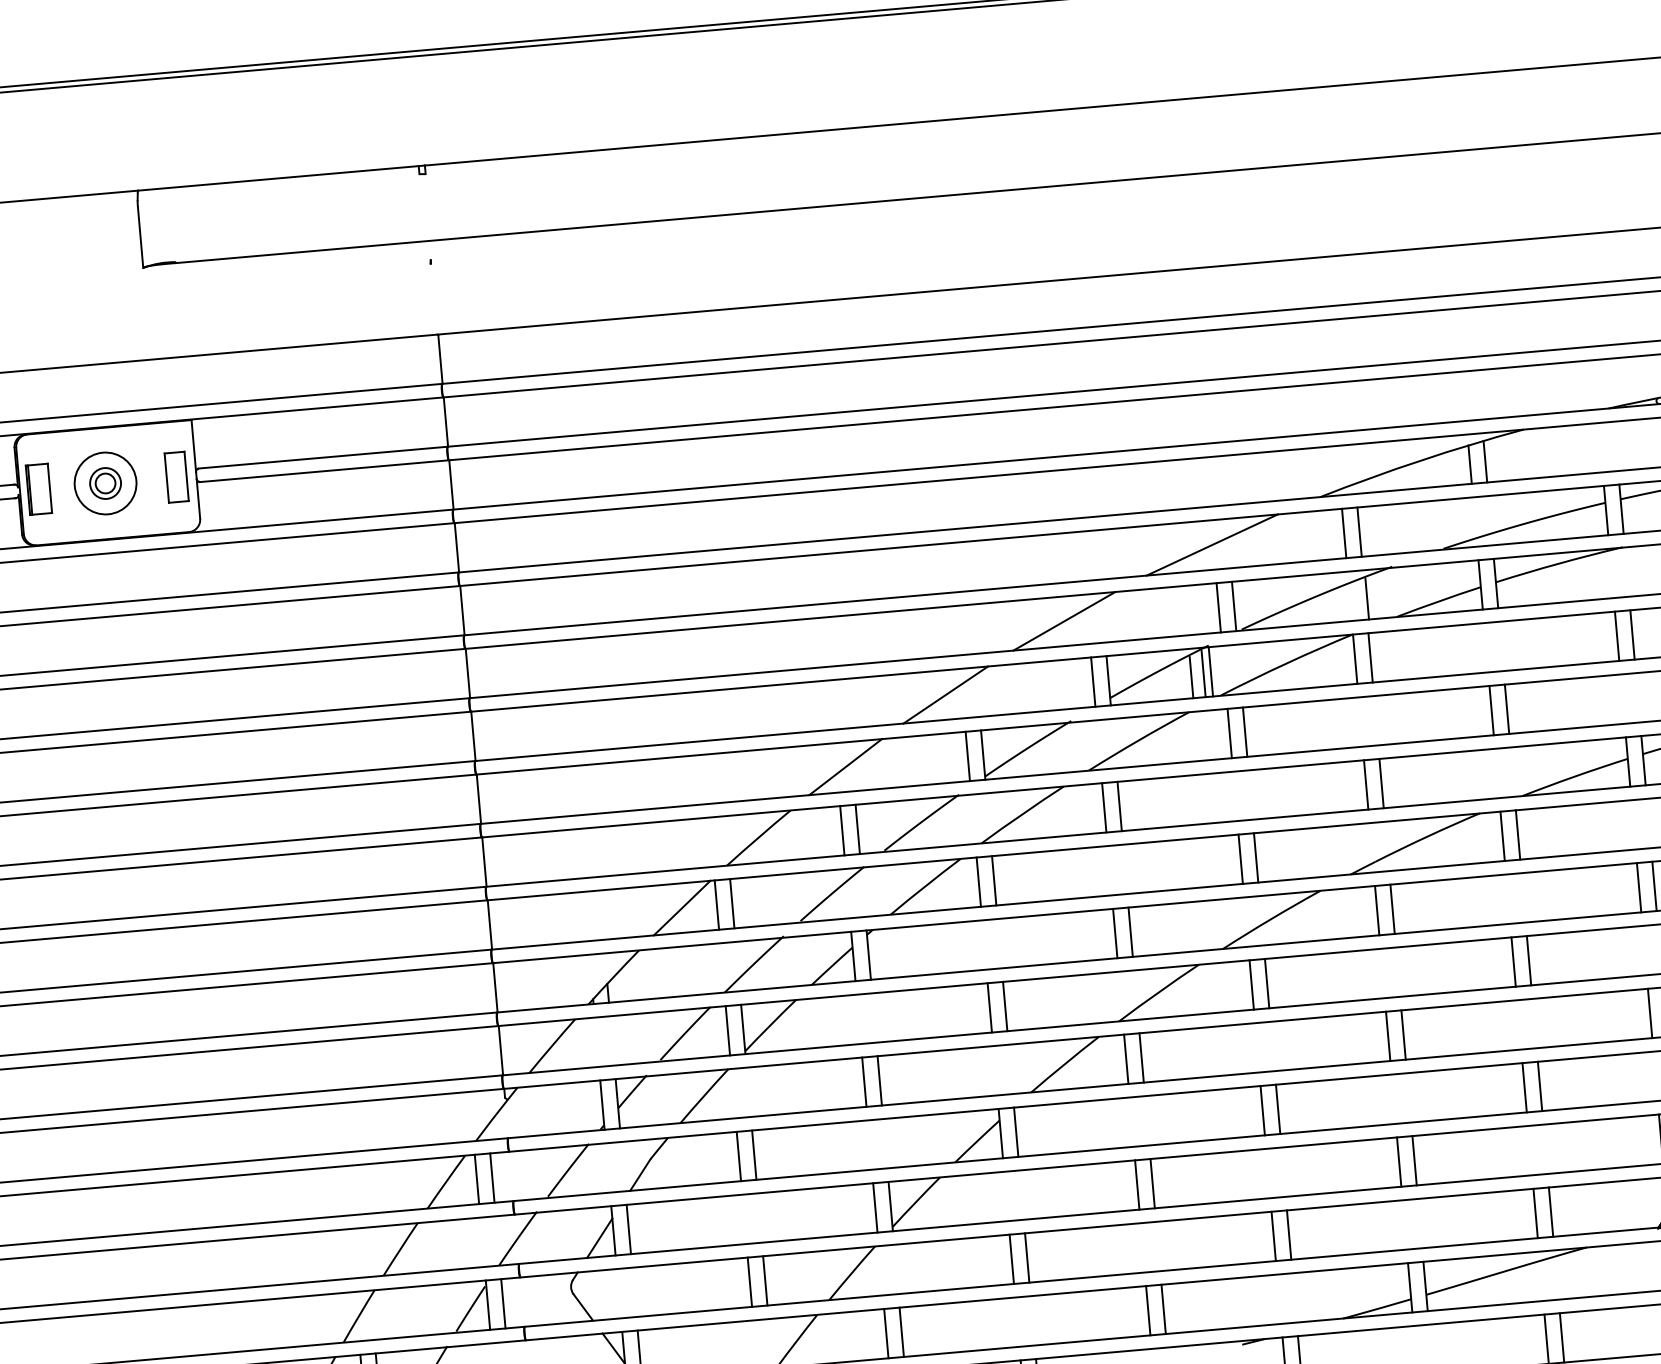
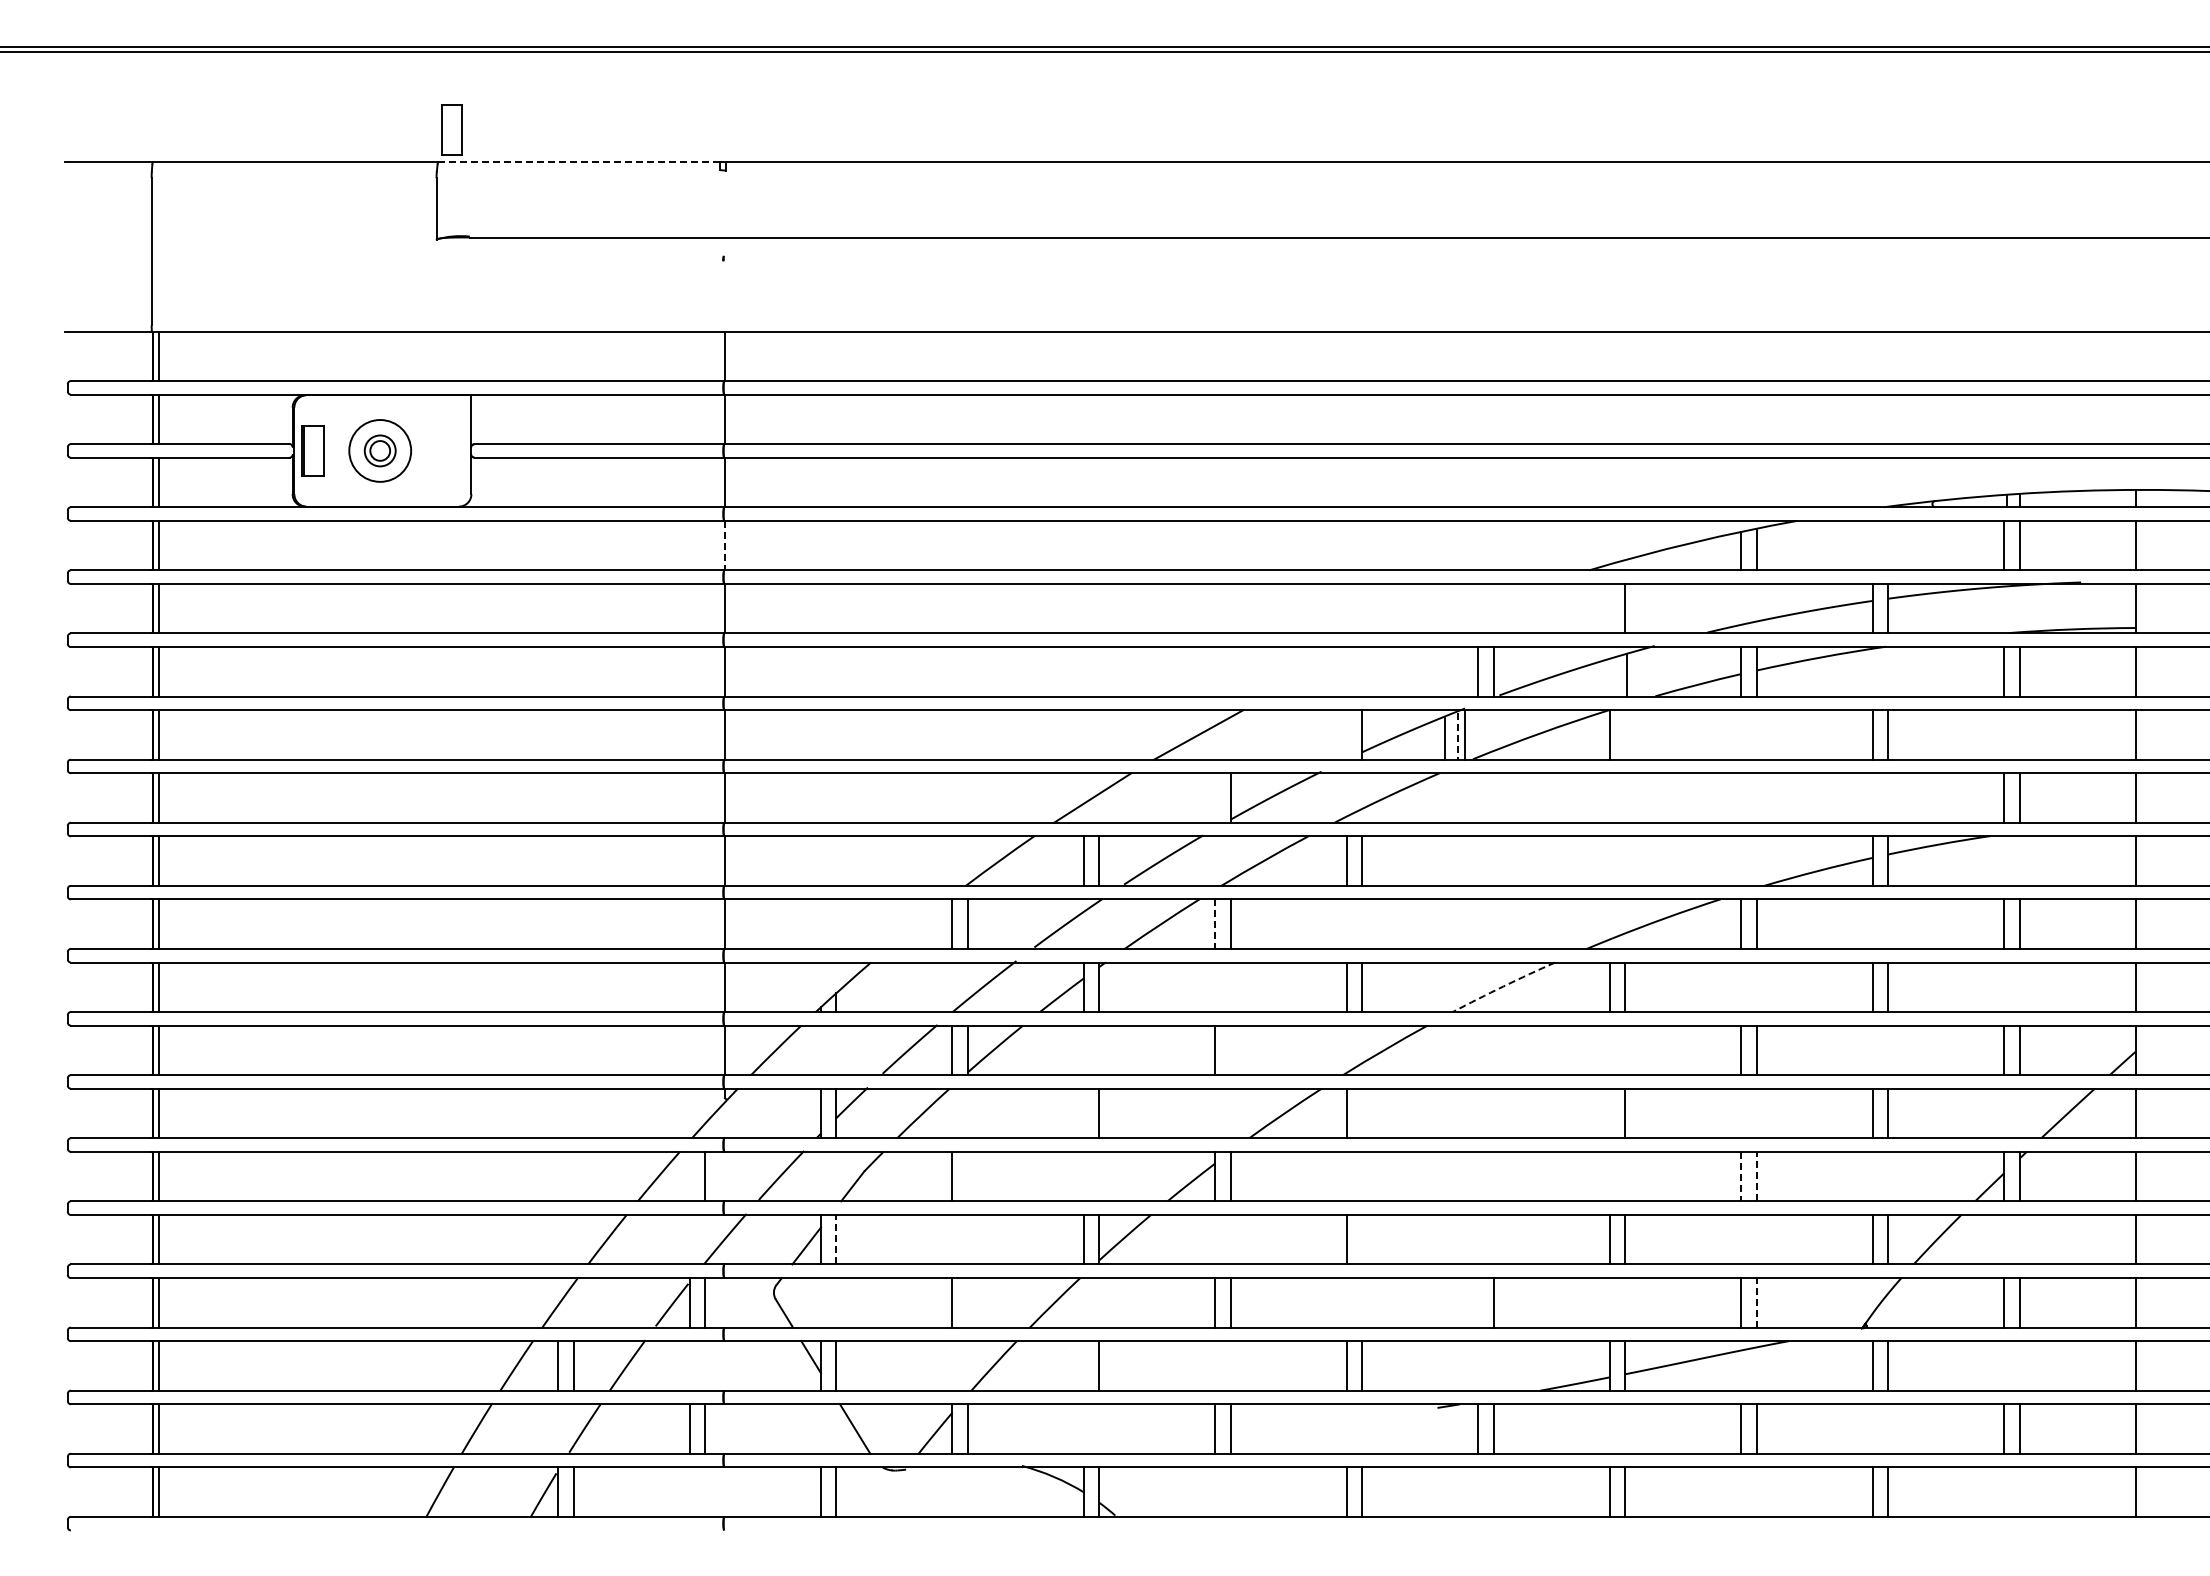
line: (278, 178) -> (579, 162), solid -> dashed
part: (176, 476) -> (451, 129), moved
line: (1343, 533) -> (1609, 608), removed
line: (1212, 544) -> (1477, 608), removed
line: (456, 547) -> (724, 545), solid -> dashed
line: (1064, 621) -> (1323, 671), removed
line: (1370, 657) -> (1625, 734), removed
line: (1203, 675) -> (1457, 737), solid -> dashed
line: (1092, 681) -> (1346, 734), removed
line: (1506, 708) -> (1756, 797), removed
line: (1491, 710) -> (1741, 797), removed
line: (1244, 731) -> (1493, 797), removed
line: (1229, 733) -> (1478, 797), removed
line: (967, 755) -> (1215, 797), removed
line: (1381, 782) -> (1625, 860), removed
line: (1365, 784) -> (1609, 860), removed
line: (1255, 857) -> (1493, 923), removed
line: (1240, 858) -> (1478, 923), removed
line: (978, 882) -> (1215, 924), solid -> dashed
line: (681, 907) -> (917, 923), removed
arc: (1271, 919) -> (1503, 986), solid -> dashed
line: (1266, 983) -> (1493, 1050), removed
line: (1251, 985) -> (1478, 1050), removed
line: (1004, 1006) -> (1230, 1050), removed
line: (1387, 1036) -> (1609, 1113), removed
line: (1141, 1057) -> (1362, 1113), removed
line: (863, 1082) -> (1083, 1113), removed
line: (1539, 1086) -> (1756, 1176), solid -> dashed
line: (1524, 1087) -> (1741, 1176), solid -> dashed
line: (1277, 1109) -> (1493, 1176), removed
line: (1262, 1110) -> (1478, 1176), removed
line: (753, 1155) -> (967, 1176), removed
line: (476, 1179) -> (689, 1176), removed
line: (1152, 1183) -> (1362, 1239), removed
line: (1550, 1211) -> (1756, 1302), solid -> dashed
line: (628, 1229) -> (836, 1239), solid -> dashed
line: (1273, 1236) -> (1478, 1302), removed
line: (764, 1280) -> (967, 1302), removed
line: (885, 1333) -> (1083, 1365), removed

